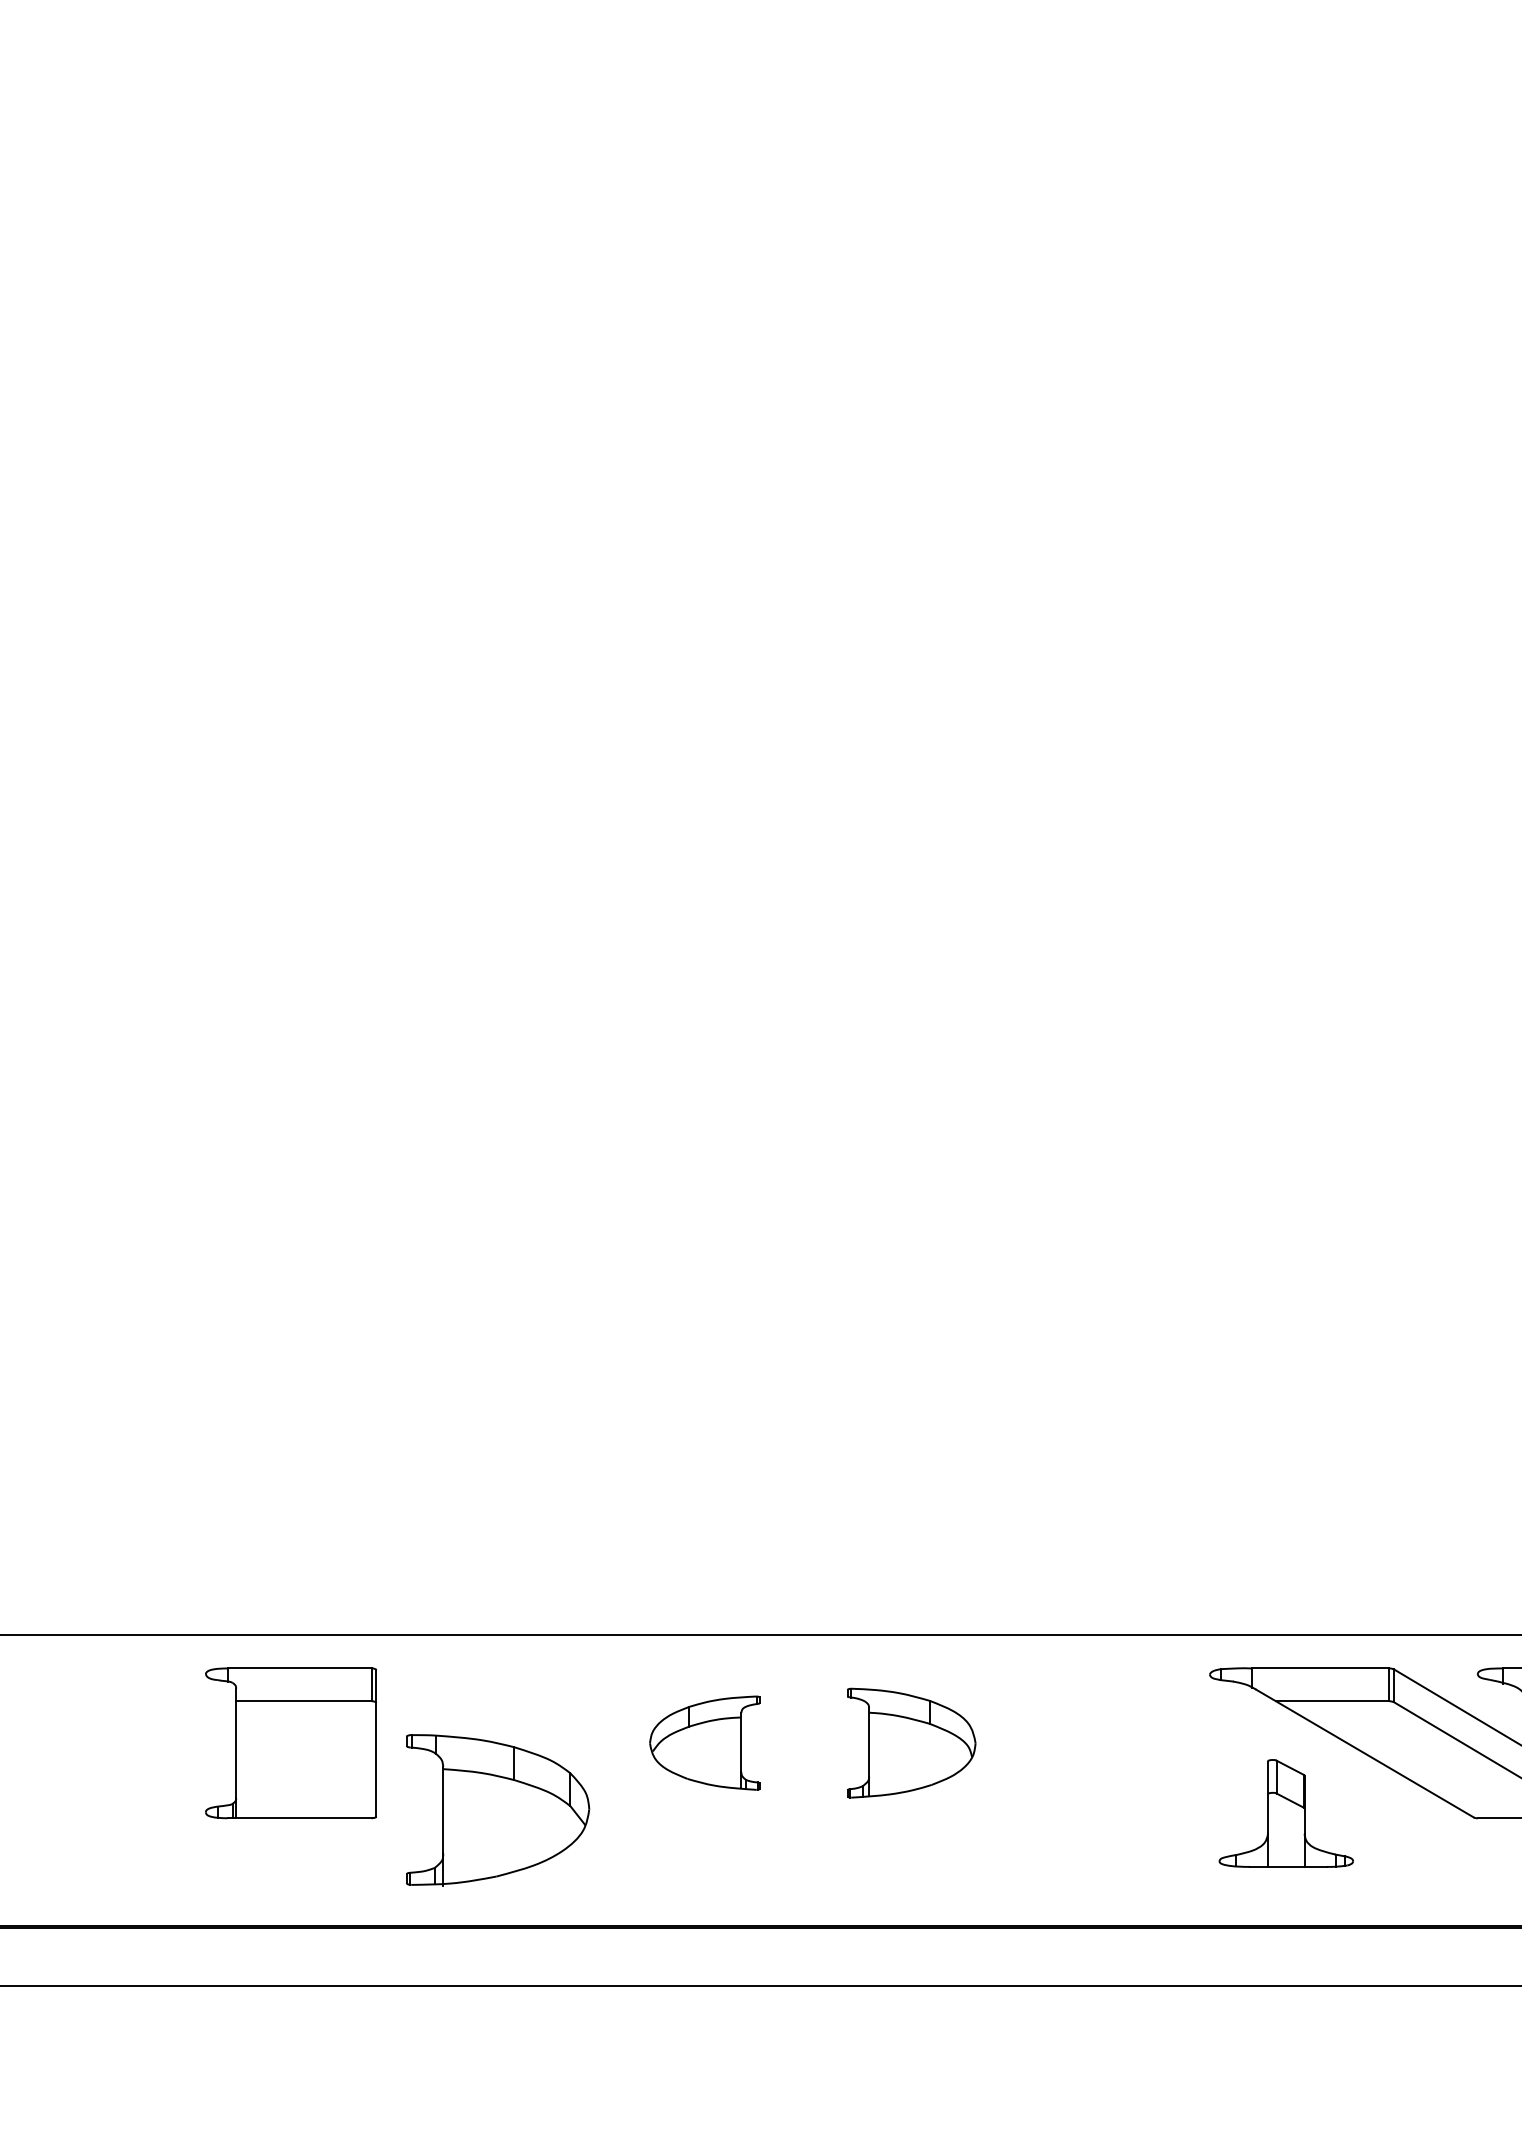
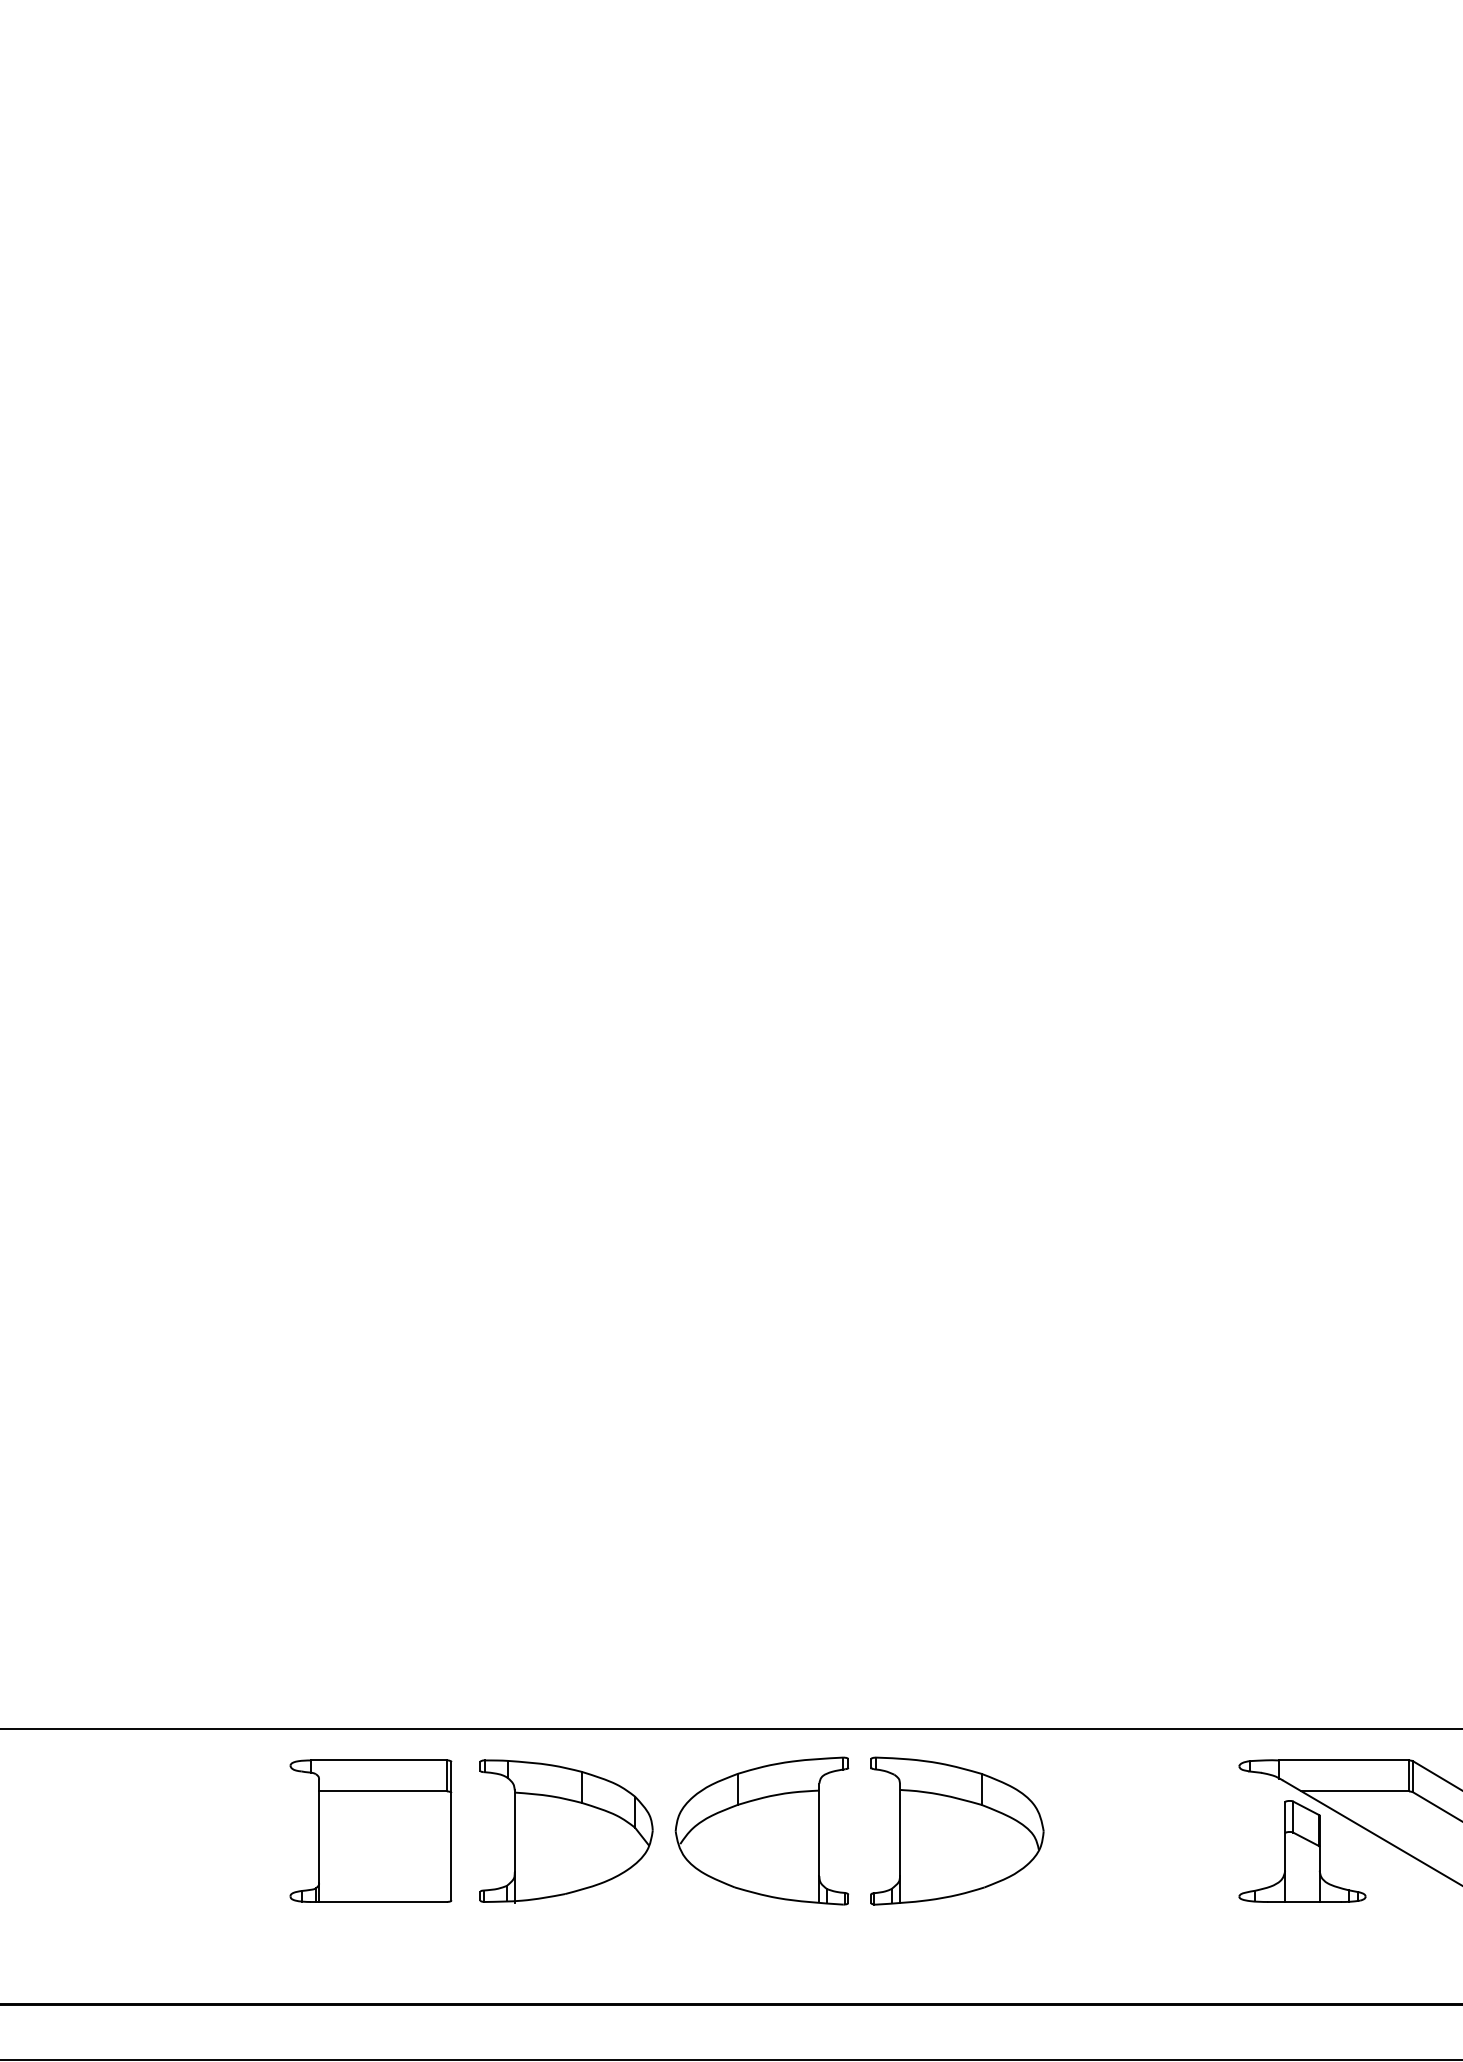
part: (704, 1742) -> (761, 1830), size x1.67
part: (911, 1742) -> (957, 1830), size x1.43
part: (497, 1810) -> (566, 1831), moved
part: (1286, 1813) -> (1302, 1851), moved

